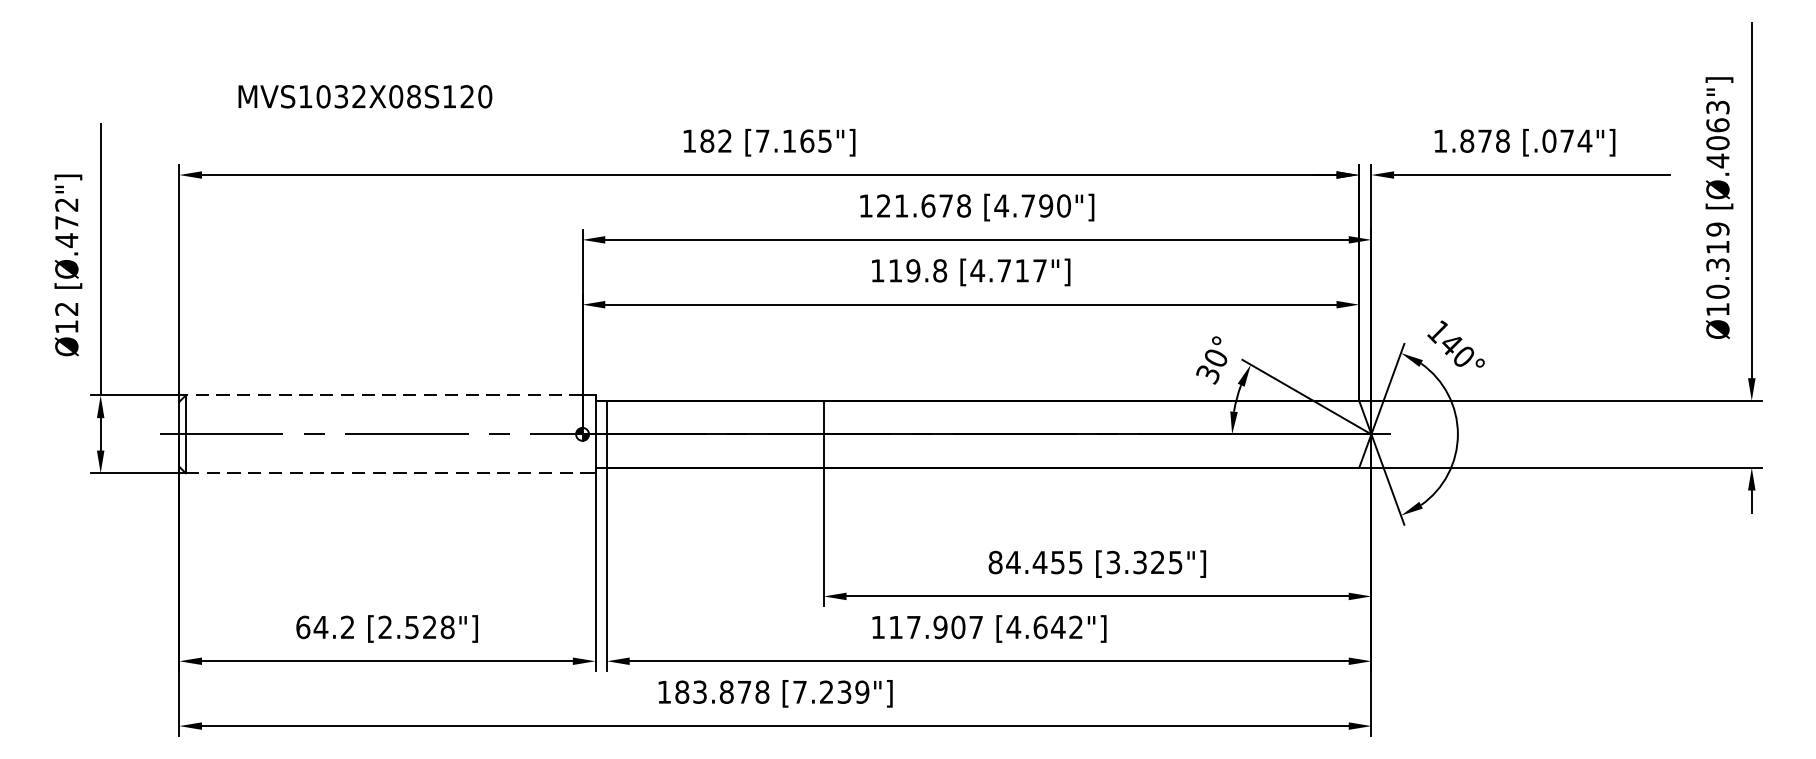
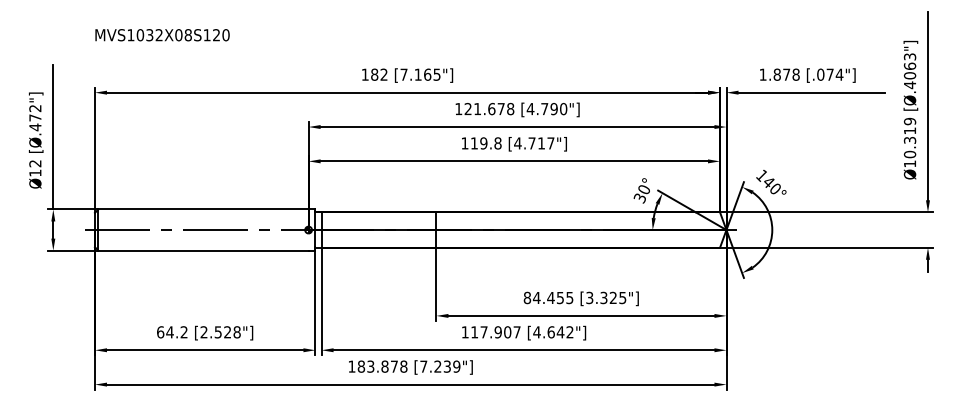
text: (365, 97) -> (162, 35), moved
line: (384, 395) -> (203, 209), dashed -> solid
line: (386, 472) -> (204, 250), dashed -> solid

